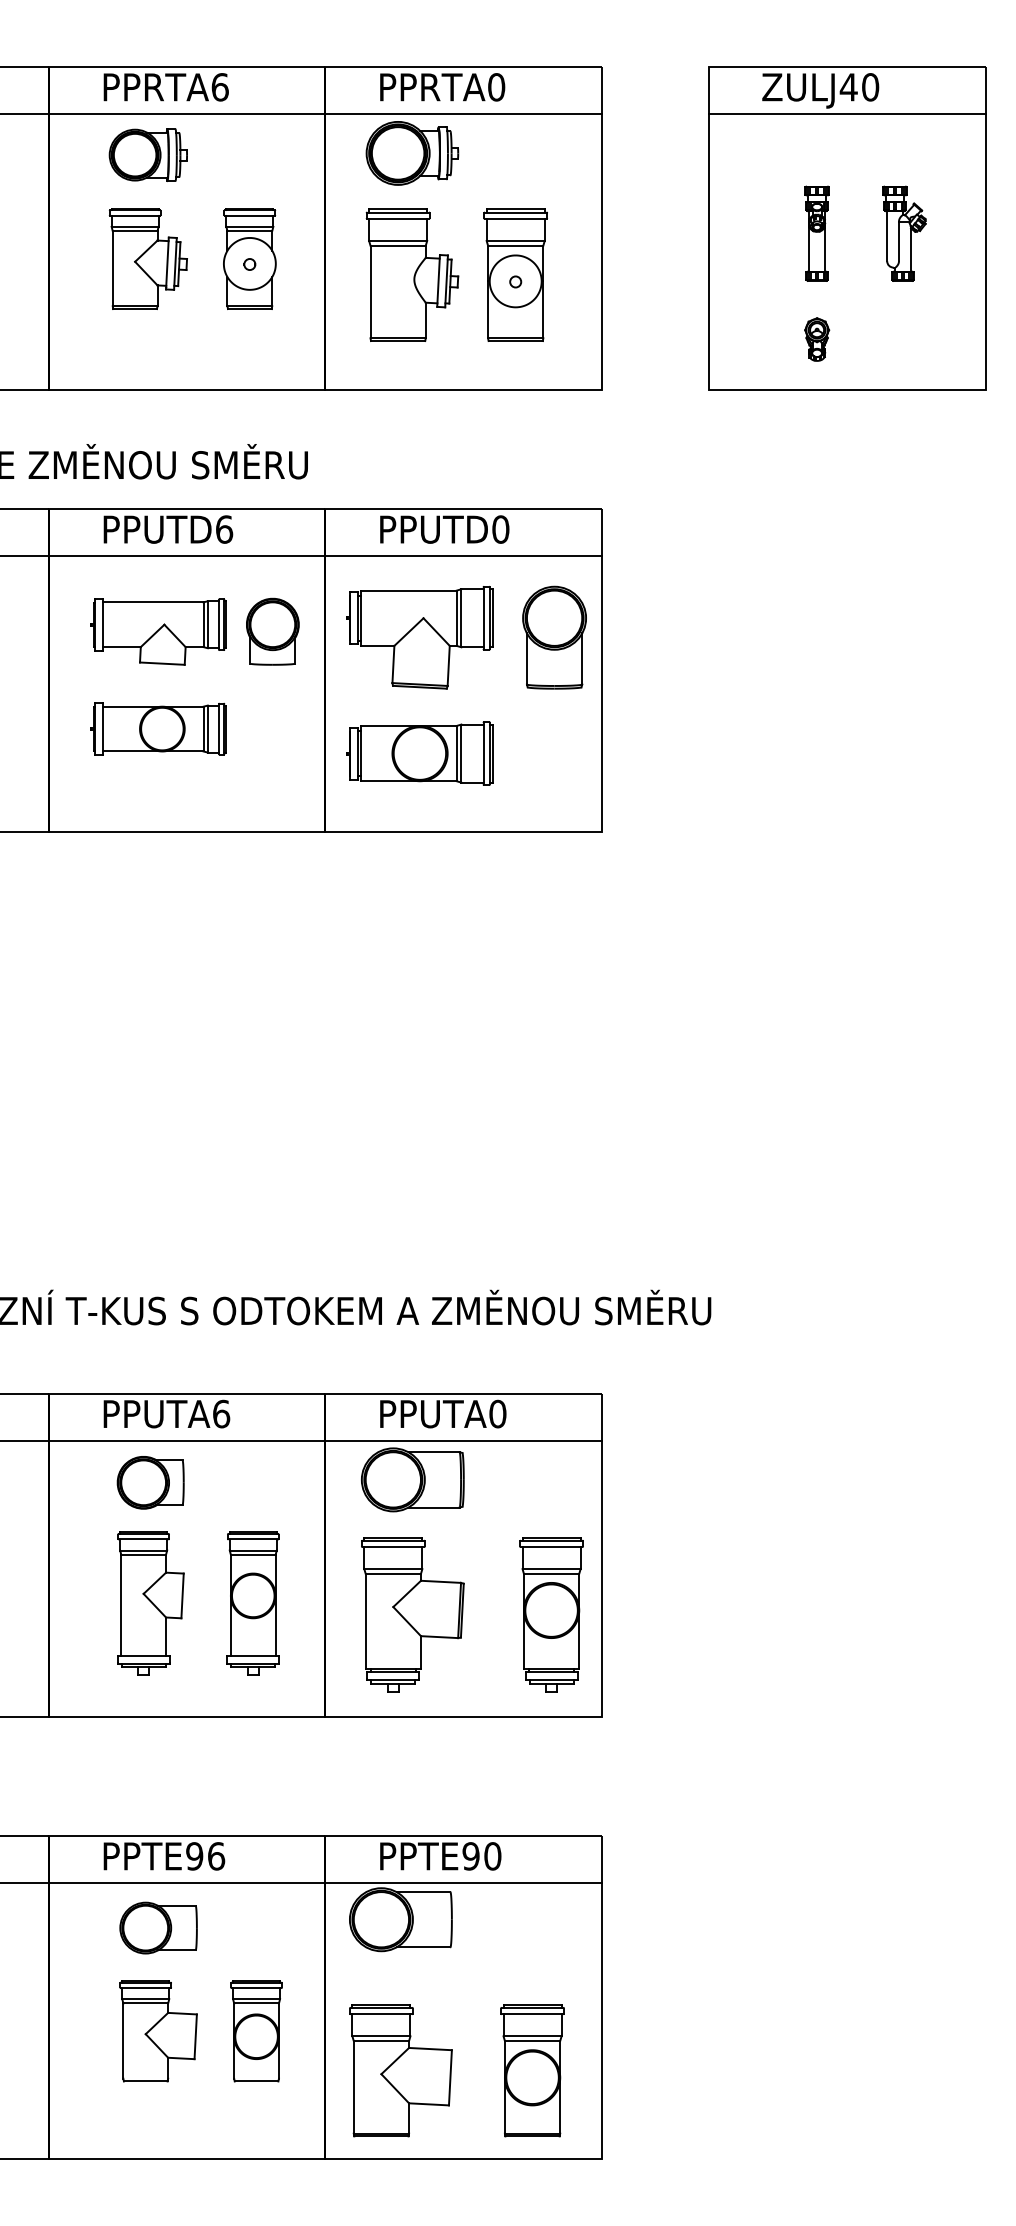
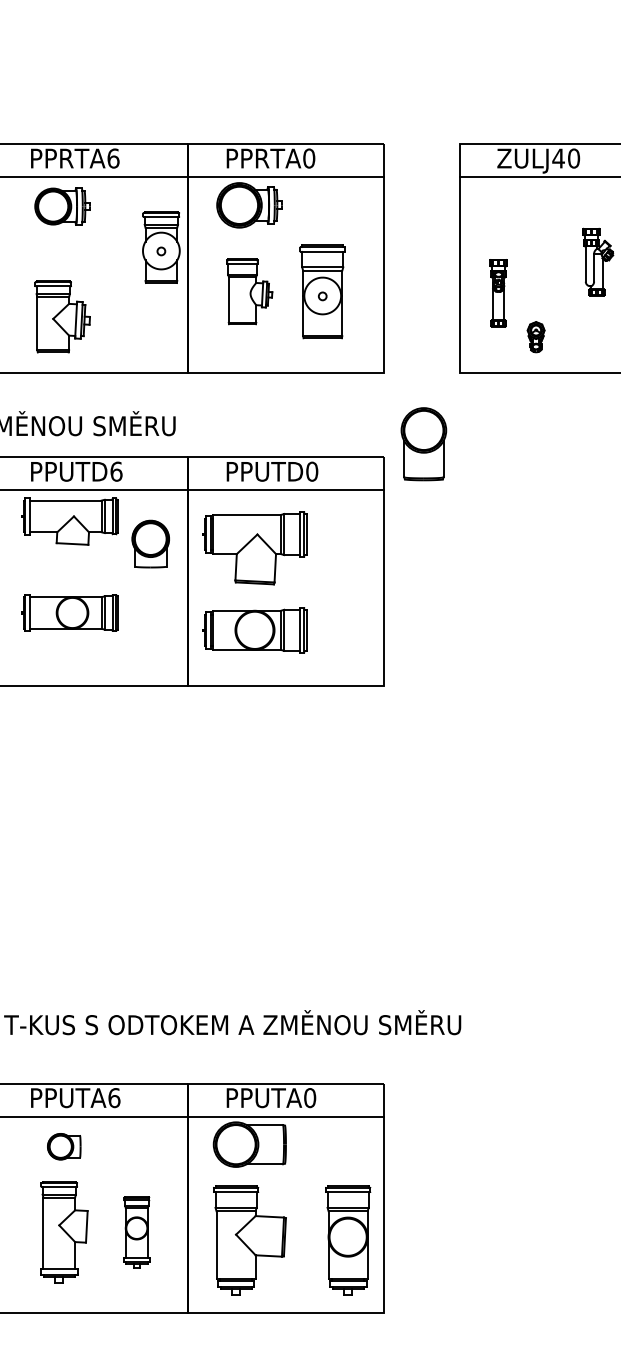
part: (816, 233) -> (498, 293), moved
part: (147, 258) -> (62, 316), moved
part: (249, 258) -> (161, 247), moved
part: (412, 274) -> (249, 291), size x0.7
part: (158, 631) -> (69, 521), moved
part: (554, 637) -> (423, 444), moved
part: (150, 1482) -> (64, 1146), size x0.7
part: (252, 1603) -> (136, 1232), size x0.7

